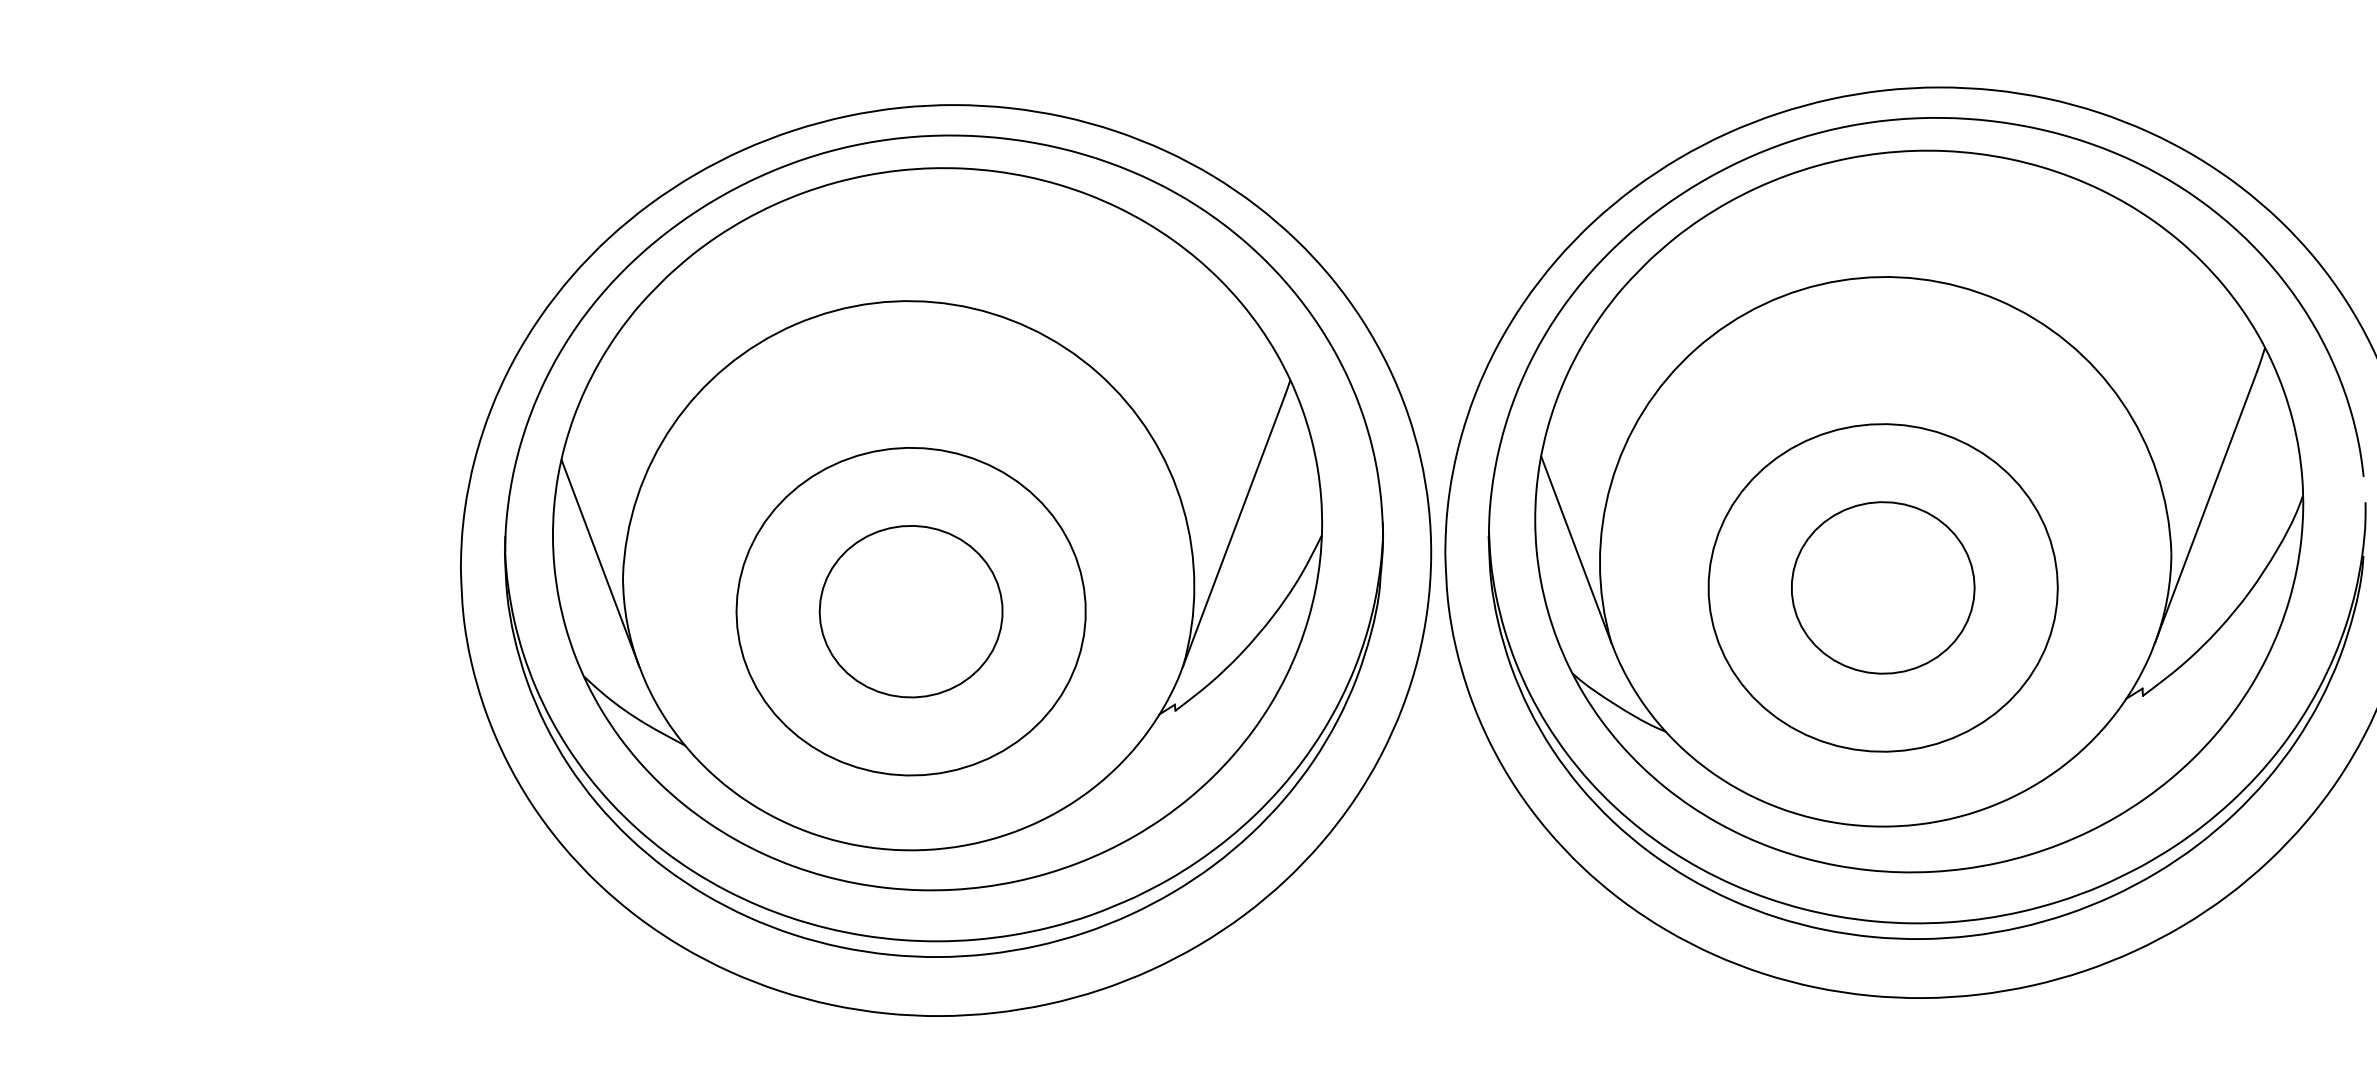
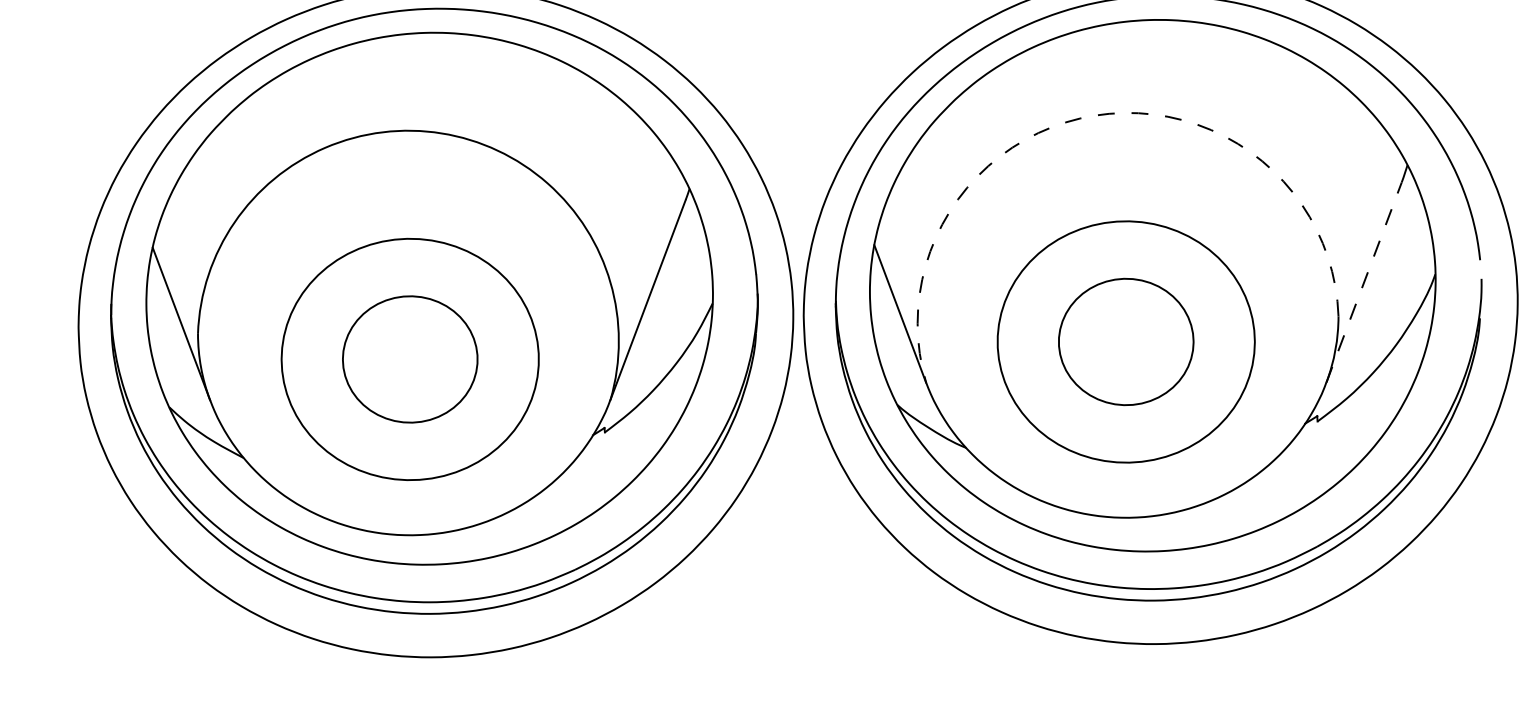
arc: (1840, 280) -> (1094, 115), solid -> dashed
line: (2206, 506) -> (1364, 282), solid -> dashed

